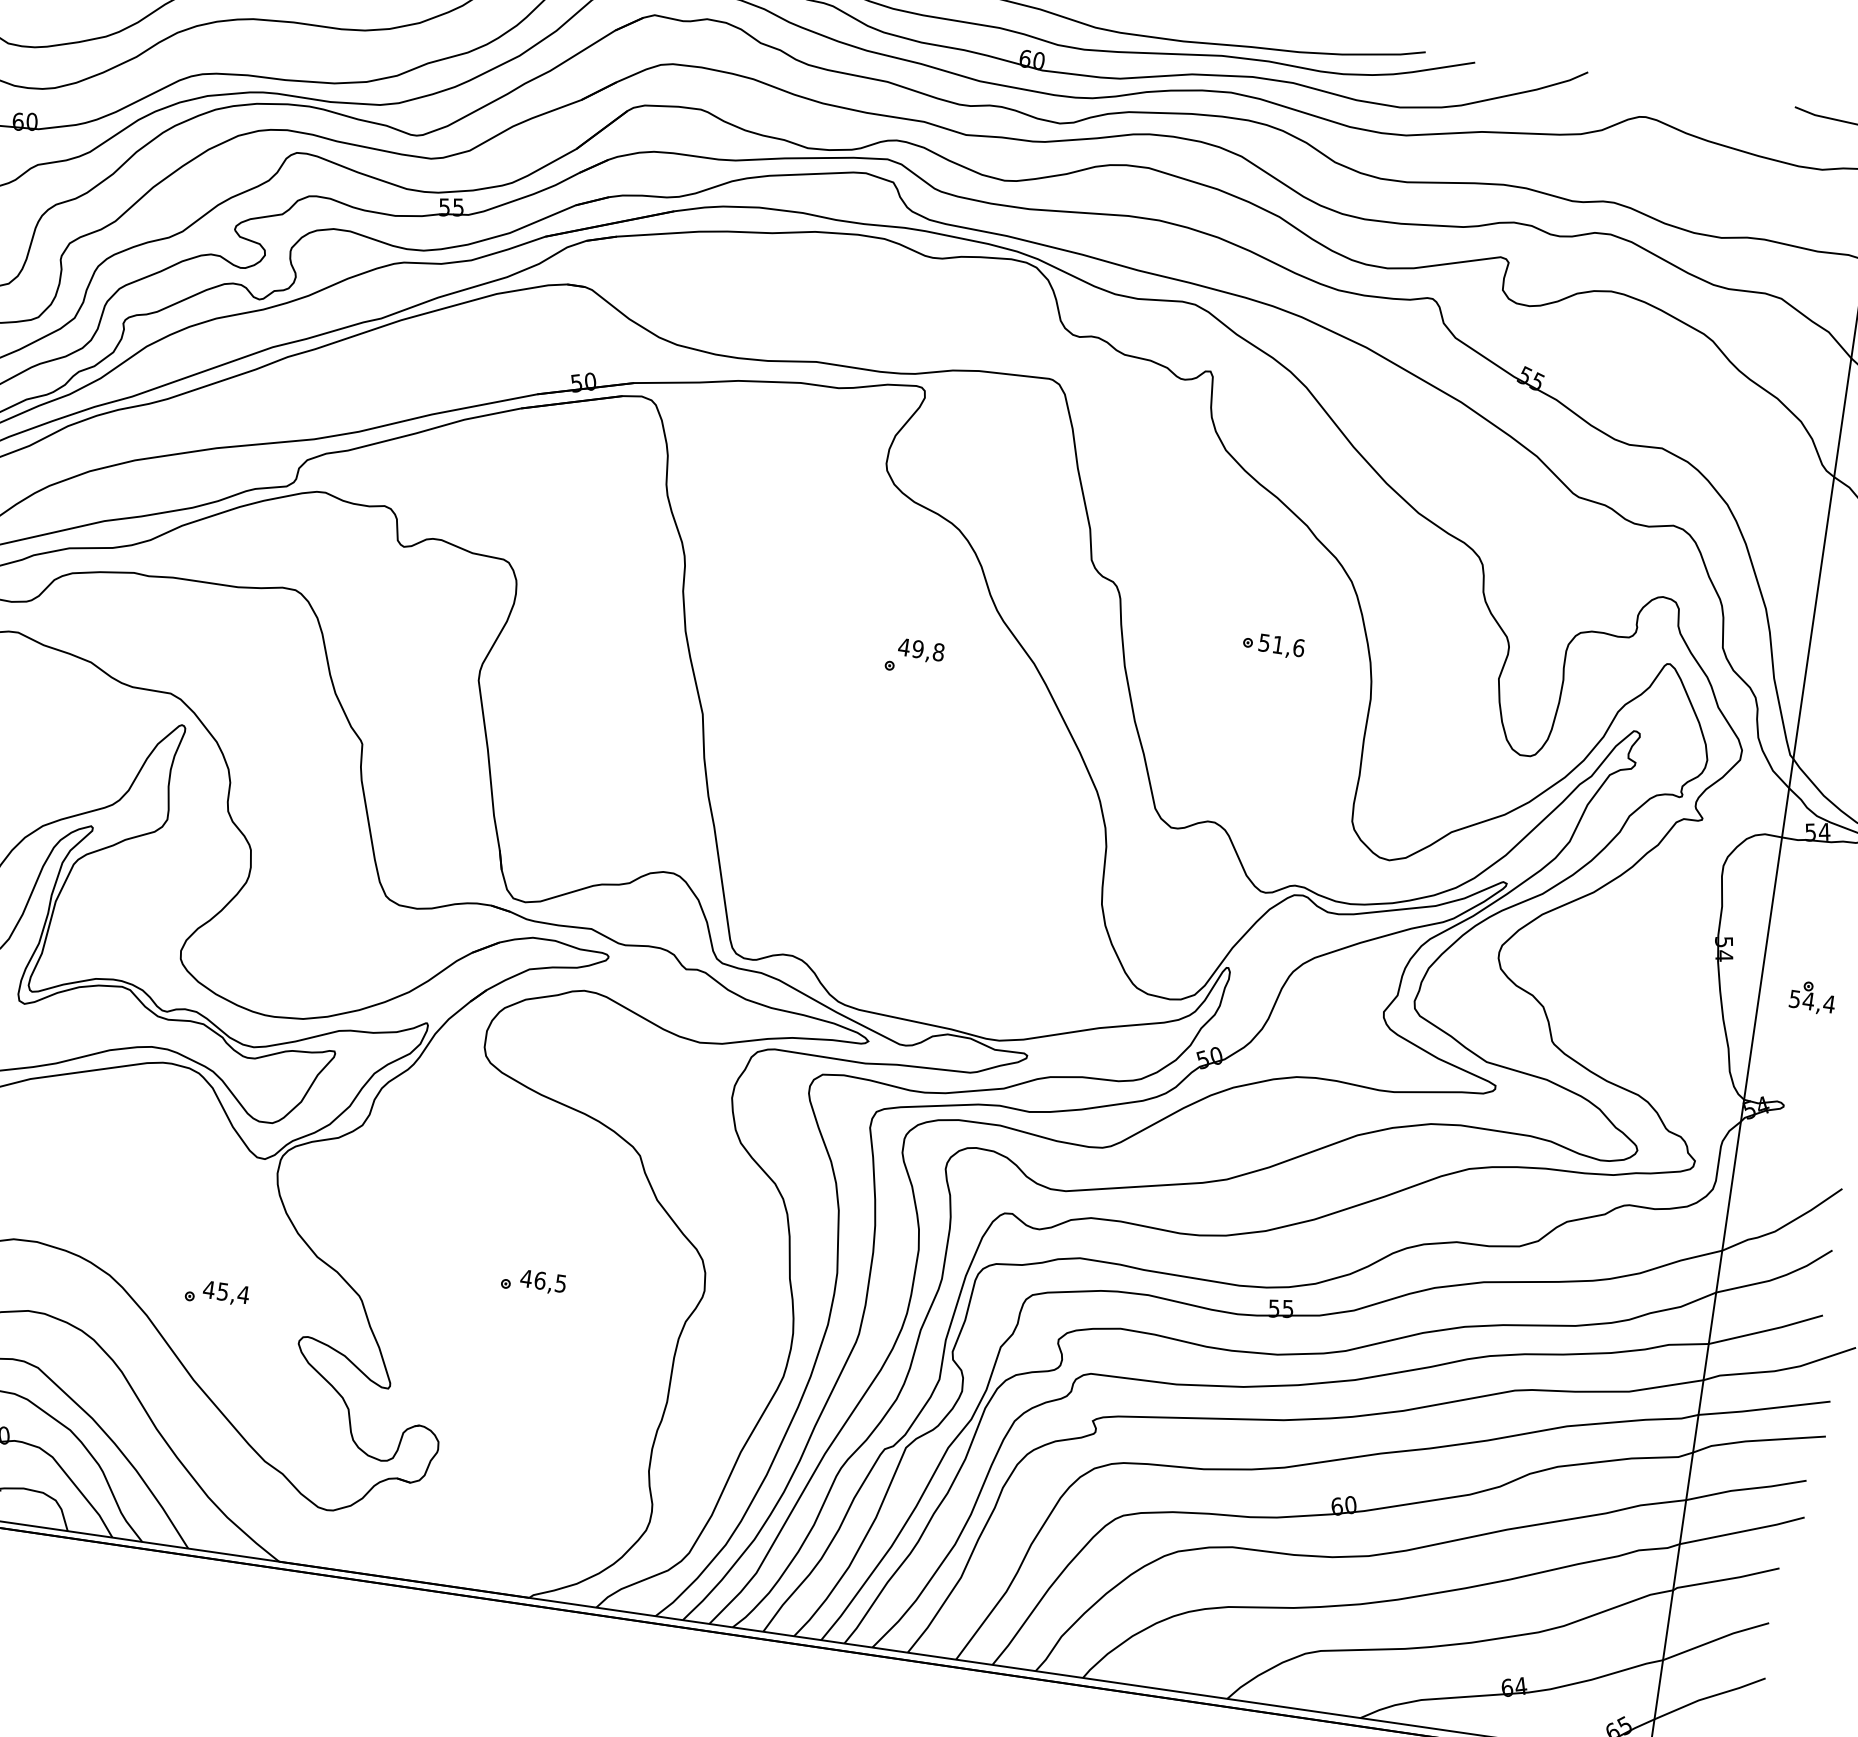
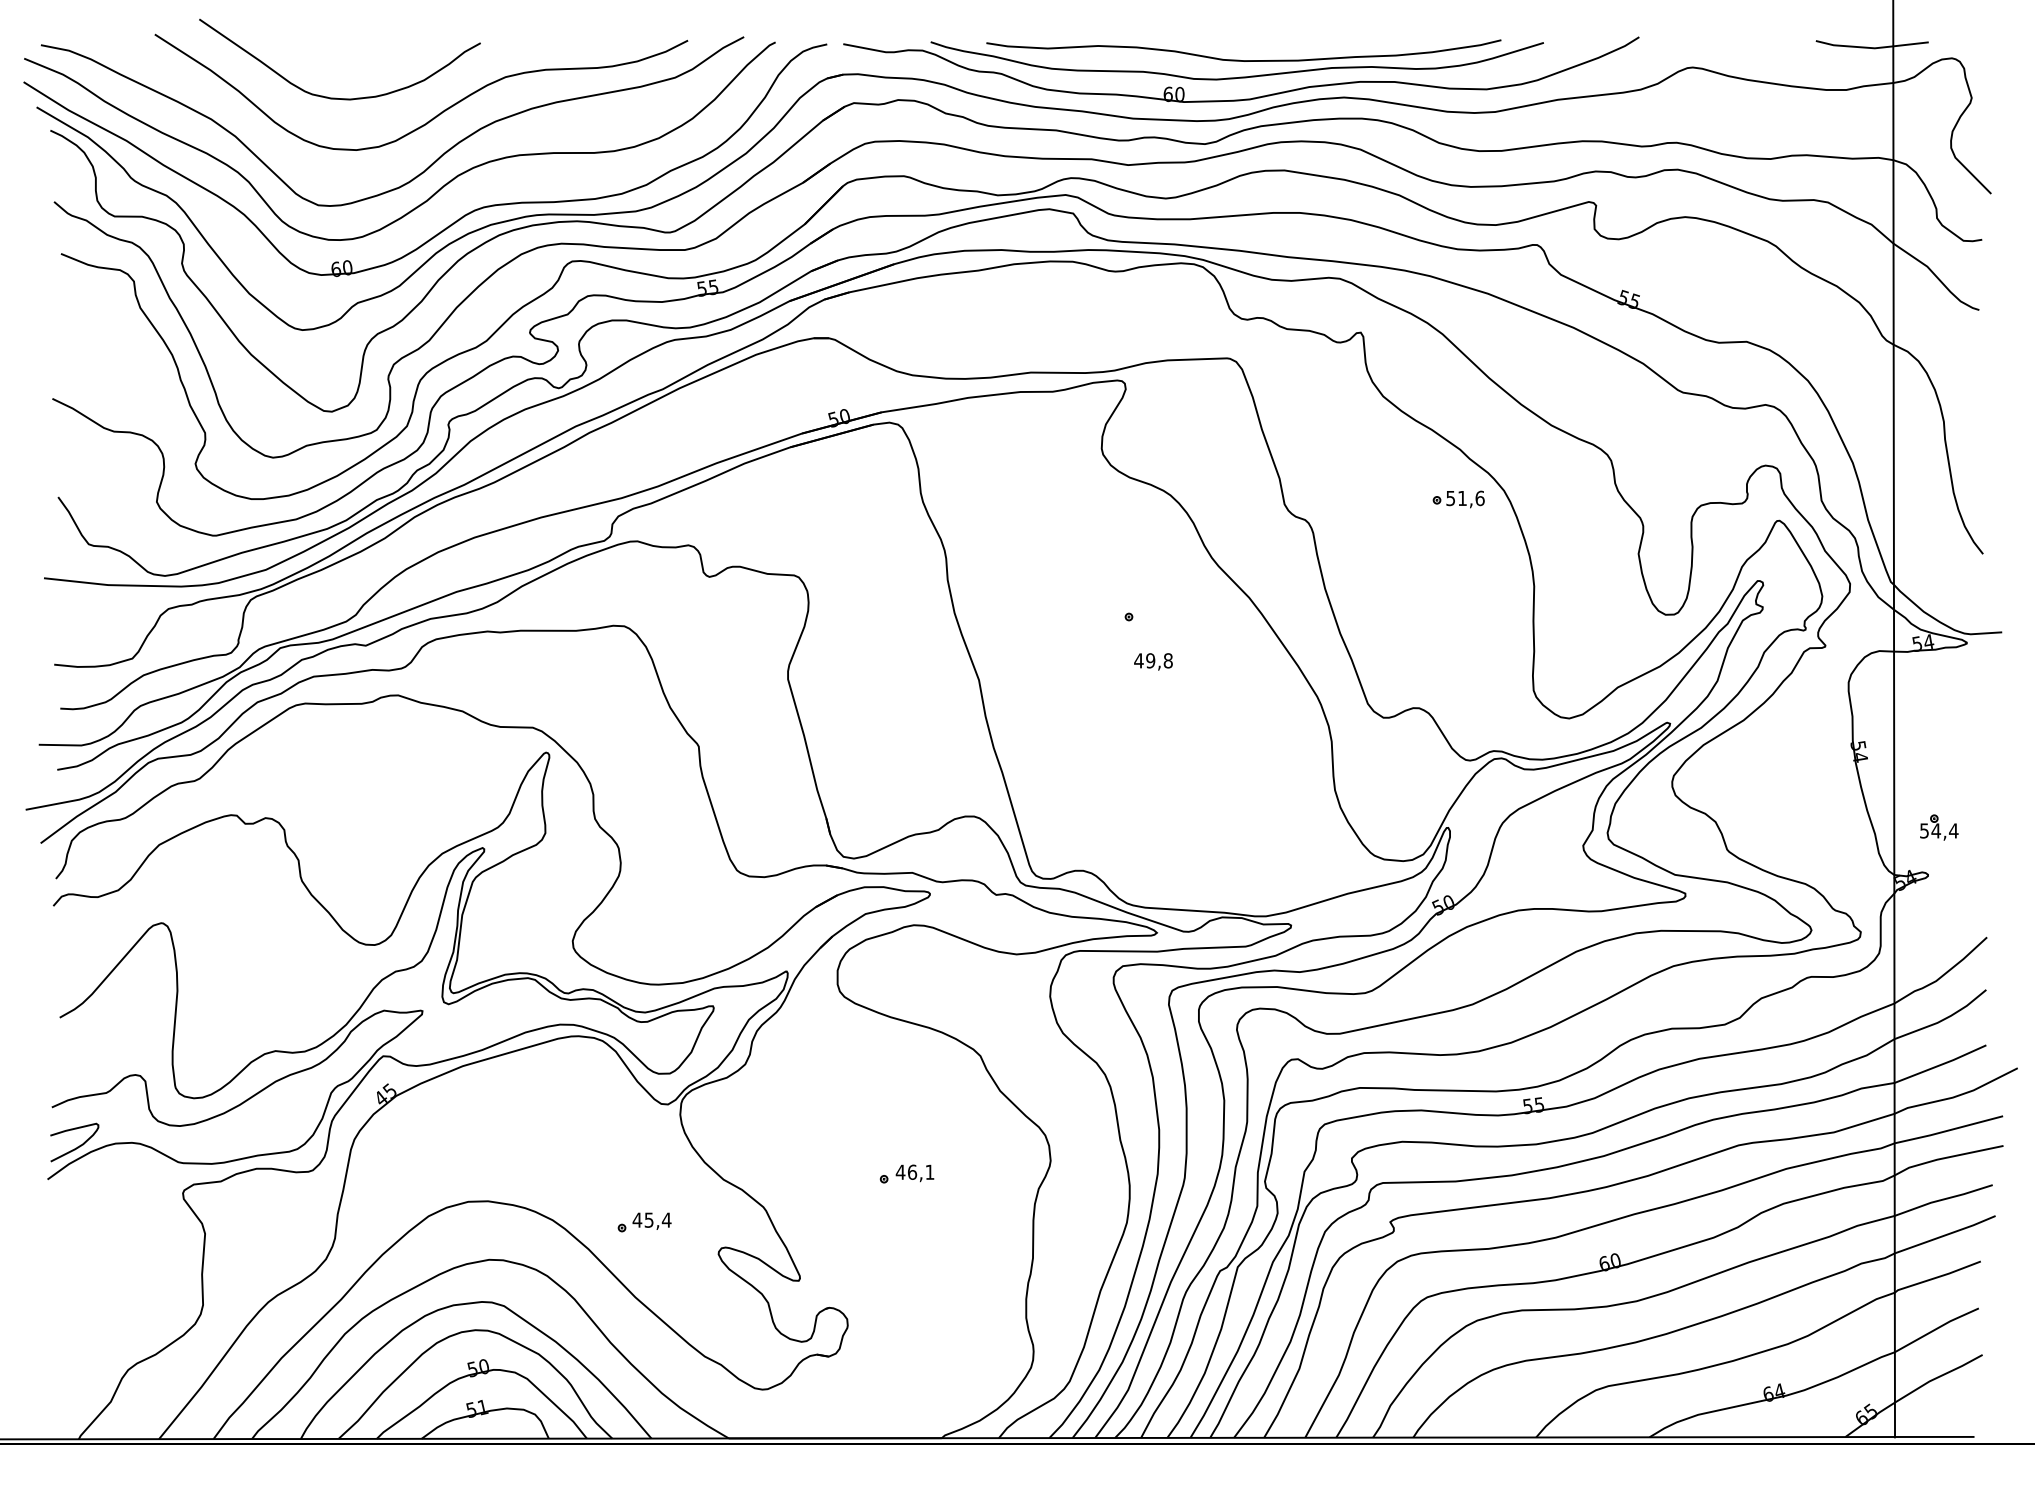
part: (1273, 645) -> (1458, 499), moved
text: (921, 650) -> (1153, 661), moved
part: (1813, 997) -> (1939, 827), moved
text: (560, 1282) -> (929, 1171), 46,5 -> 46,1

